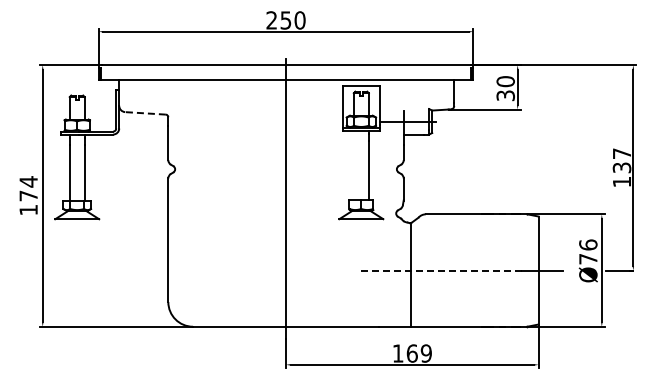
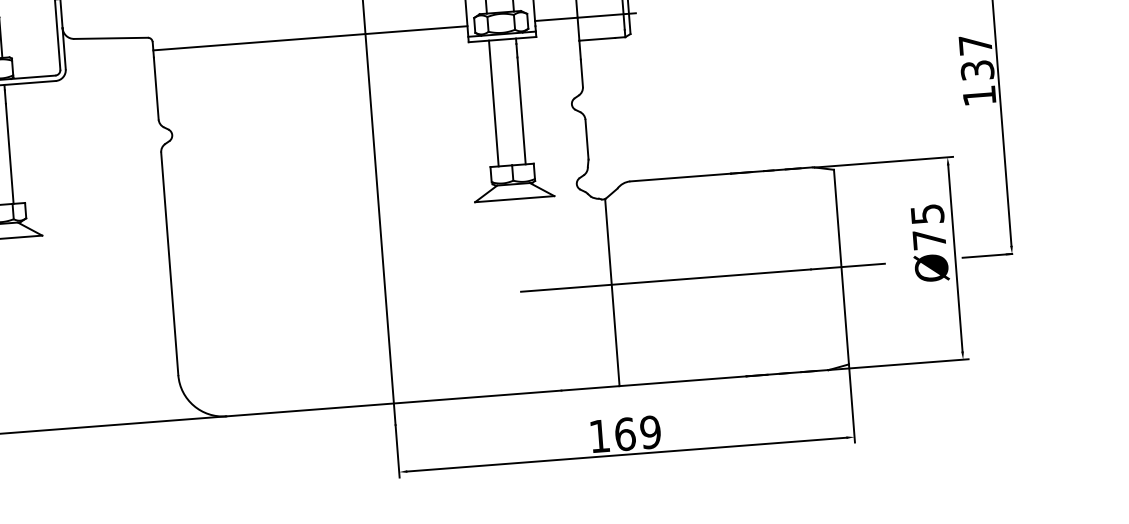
line: (145, 113) -> (111, 38), dashed -> solid
line: (255, 121) -> (310, 37), added
line: (353, 165) -> (493, 103), added
text: (588, 244) -> (927, 213), Ø76 -> Ø75
line: (440, 270) -> (664, 280), dashed -> solid

